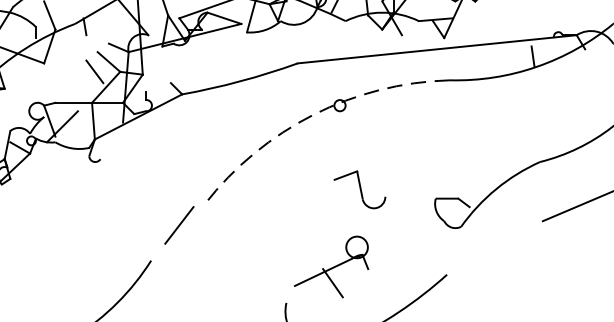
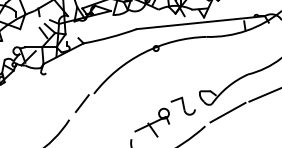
arc: (312, 114) -> (143, 52), dashed -> solid
part: (358, 188) -> (182, 105), moved
line: (495, 244) -> (227, 112), added

